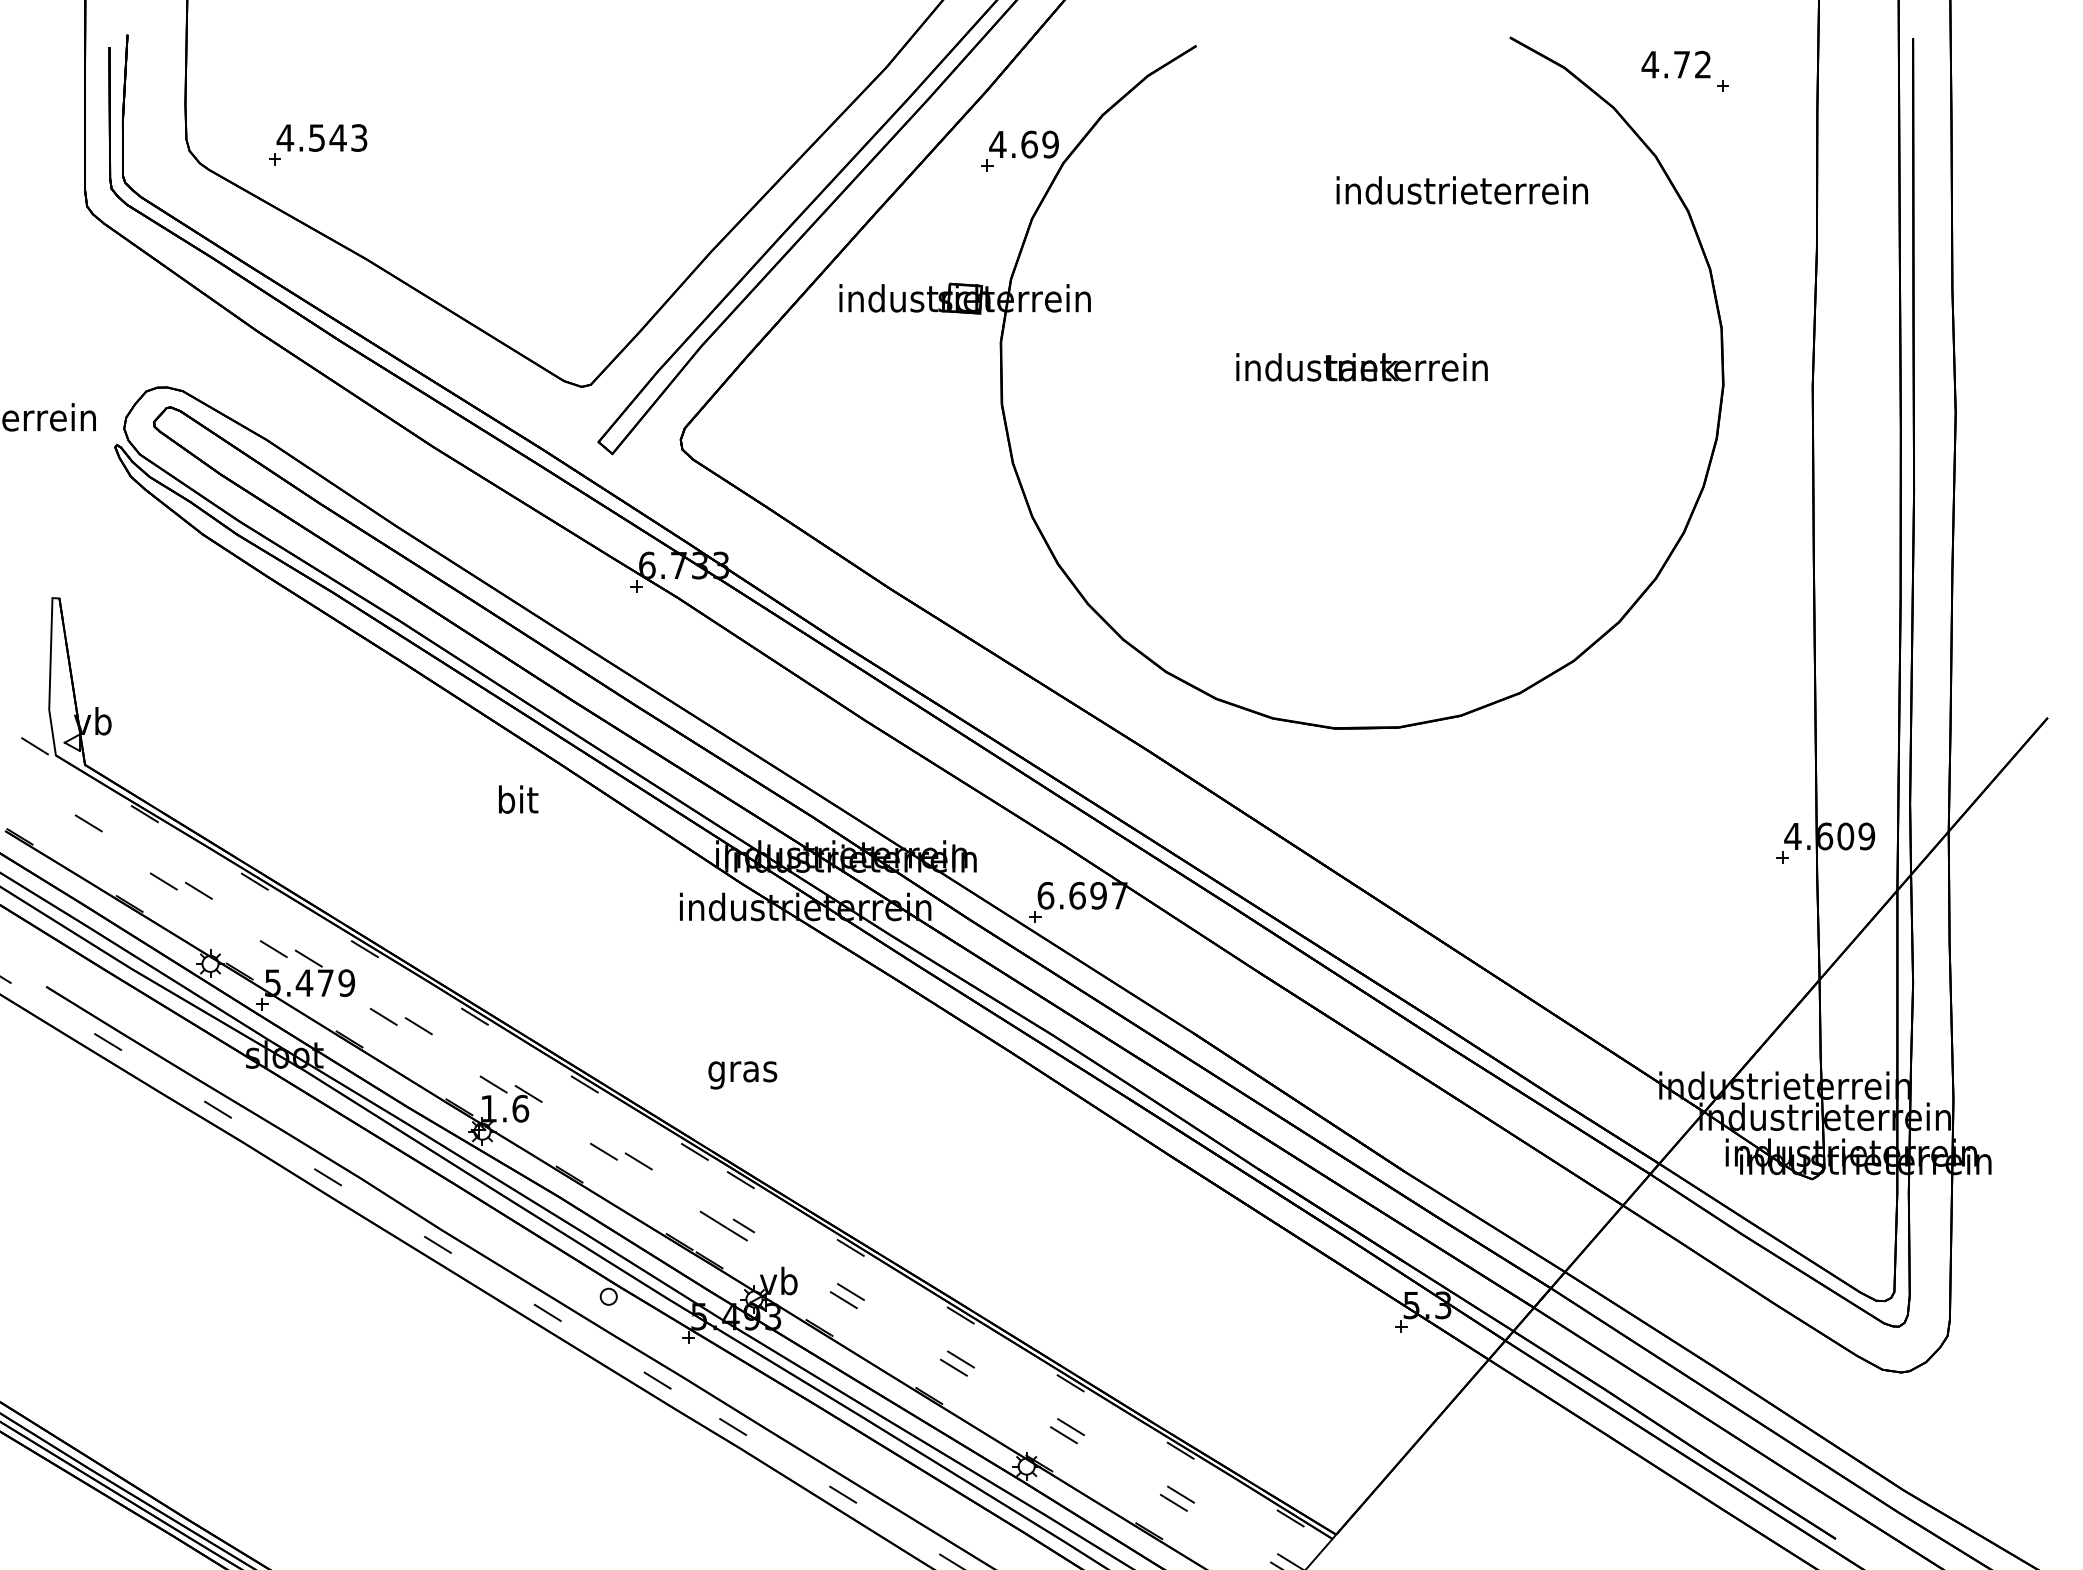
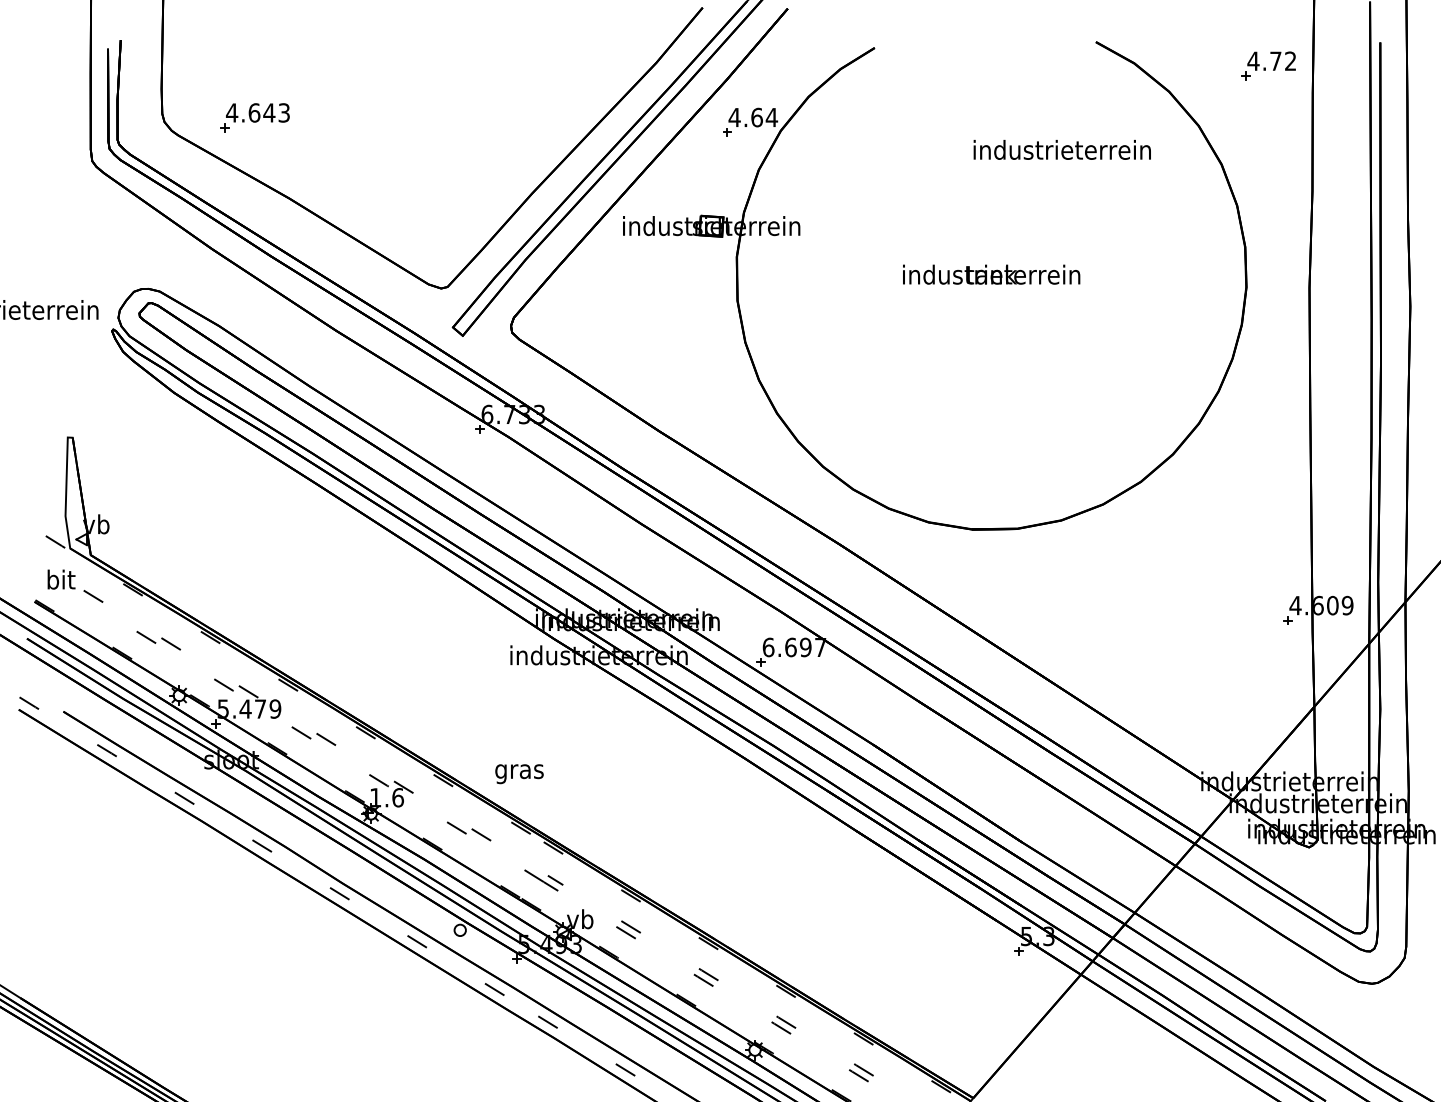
text: (1675, 64) -> (1271, 61), moved
text: (317, 137) -> (254, 112), 4.543 -> 4.643
text: (1050, 144) -> (771, 117), 4.69 -> 4.64
text: (518, 799) -> (61, 579), moved
text: (742, 1075) -> (519, 774), moved

